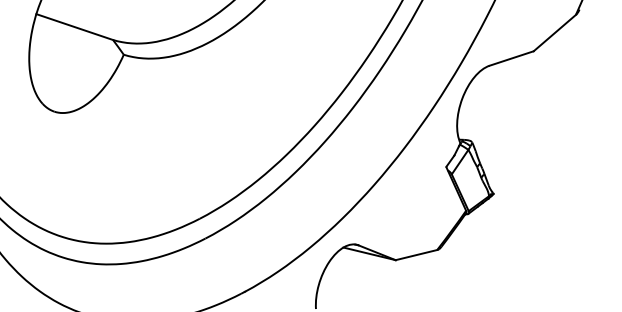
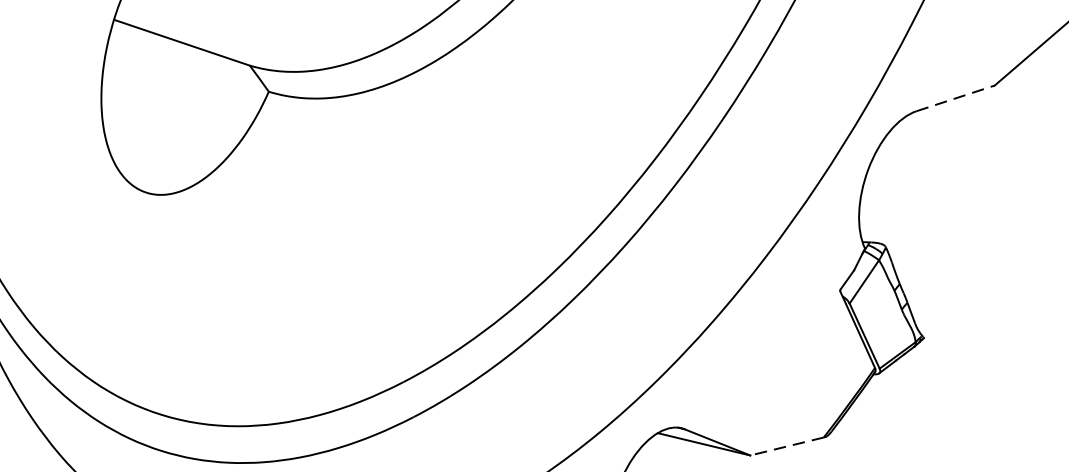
line: (512, 58) -> (957, 98), solid -> dashed
line: (415, 255) -> (785, 447), solid -> dashed

